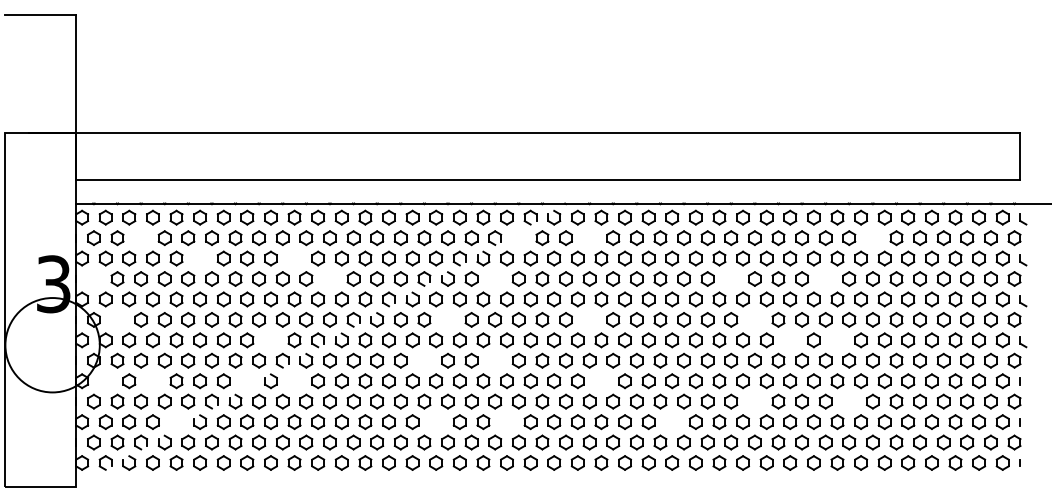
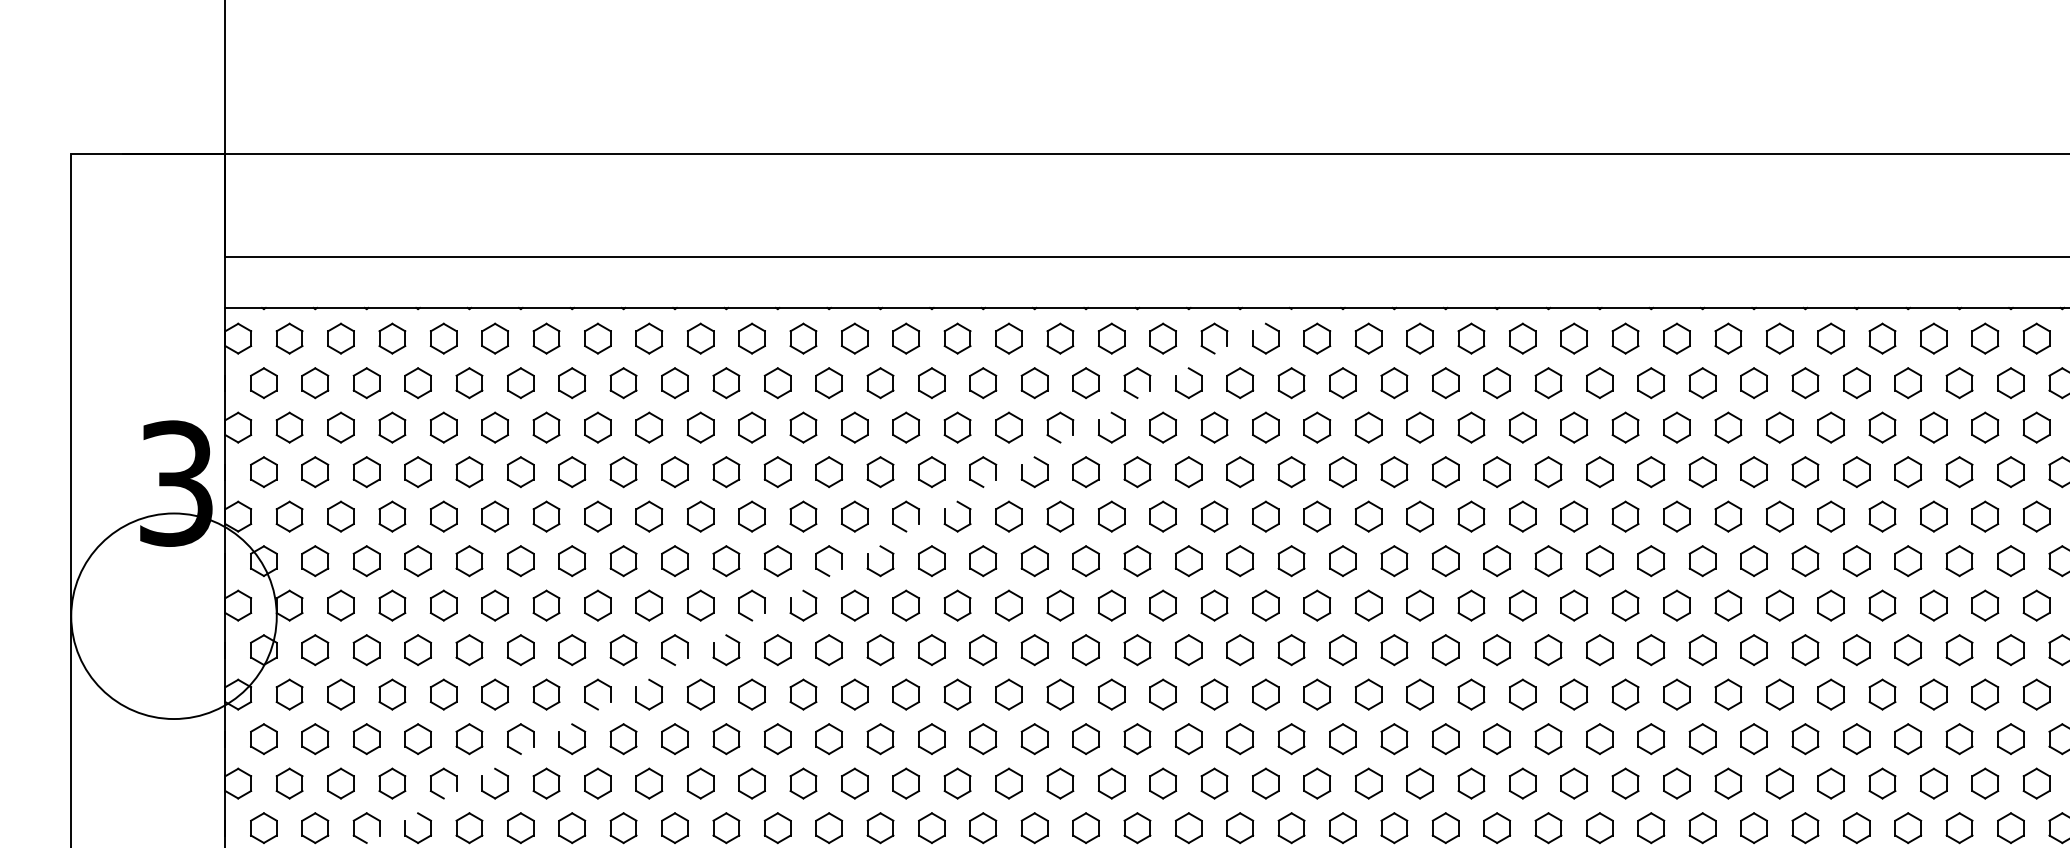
part: (141, 237) -> (367, 381), added
part: (518, 237) -> (1188, 381), added
part: (872, 237) -> (1958, 381), added
part: (589, 238) -> (1342, 383), added
part: (200, 258) -> (495, 427), added
part: (294, 258) -> (700, 427), added
part: (93, 278) -> (262, 470), added
part: (329, 278) -> (776, 470), added
part: (495, 278) -> (1138, 470), added
part: (731, 278) -> (1651, 470), added
part: (825, 278) -> (1856, 470), added
part: (117, 319) -> (315, 560), added
part: (447, 319) -> (1033, 560), added
part: (589, 319) -> (1342, 560), added
part: (754, 319) -> (1701, 560), added
part: (270, 340) -> (648, 605), added
part: (790, 340) -> (1780, 605), added
part: (837, 340) -> (1882, 605), added
part: (424, 360) -> (983, 649), added
part: (495, 360) -> (1138, 649), added
part: (105, 381) -> (289, 695), added
part: (152, 381) -> (391, 695), added
part: (247, 381) -> (598, 695), added
part: (294, 381) -> (700, 695), added
part: (601, 381) -> (1368, 695), added
part: (754, 401) -> (1701, 738), added
part: (849, 401) -> (1908, 738), added
part: (176, 421) -> (443, 782), added
part: (436, 421) -> (1009, 782), added
part: (506, 421) -> (1161, 782), added
part: (672, 421) -> (1523, 782), added

